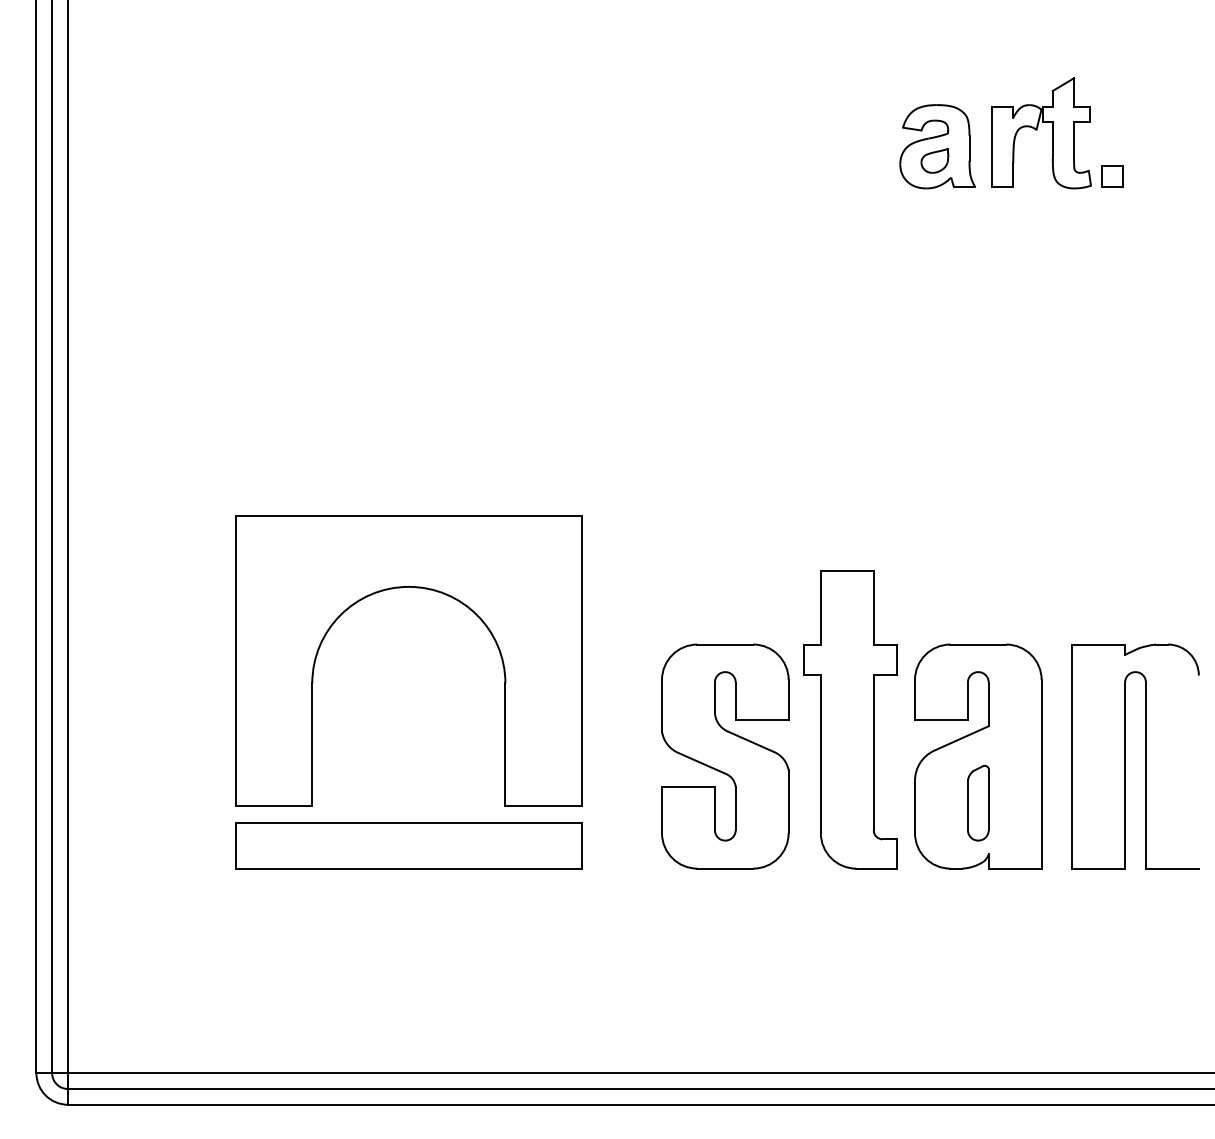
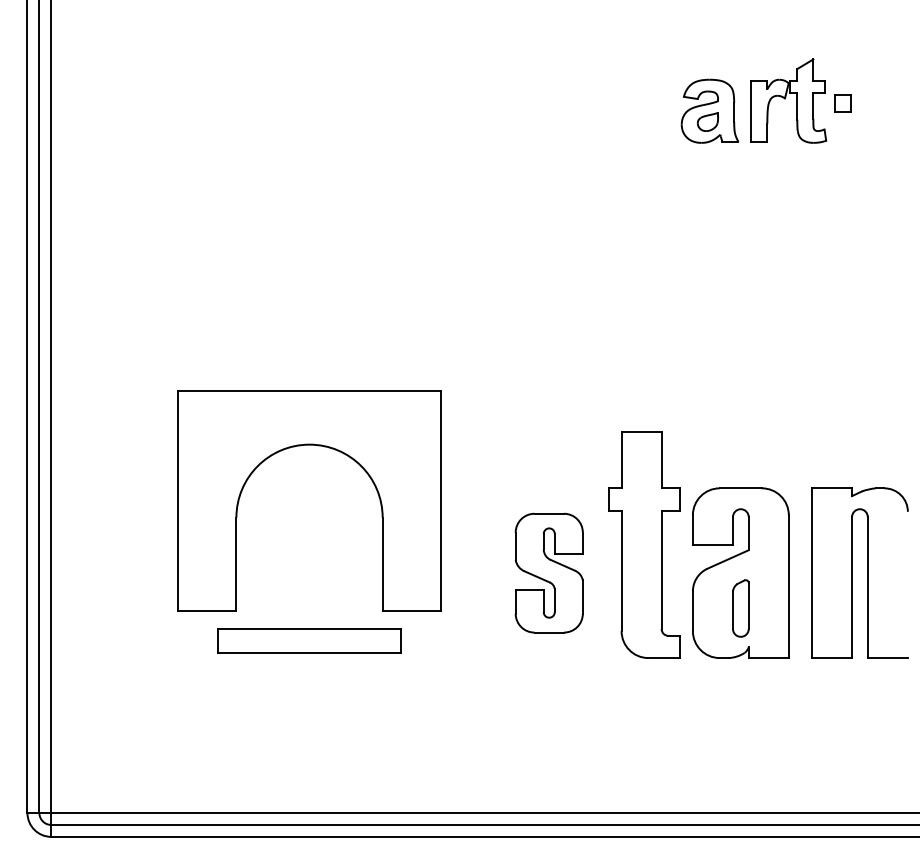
part: (1112, 176) -> (842, 103), moved
part: (725, 756) -> (549, 573), size x0.7
part: (408, 845) -> (309, 640), size x0.7

